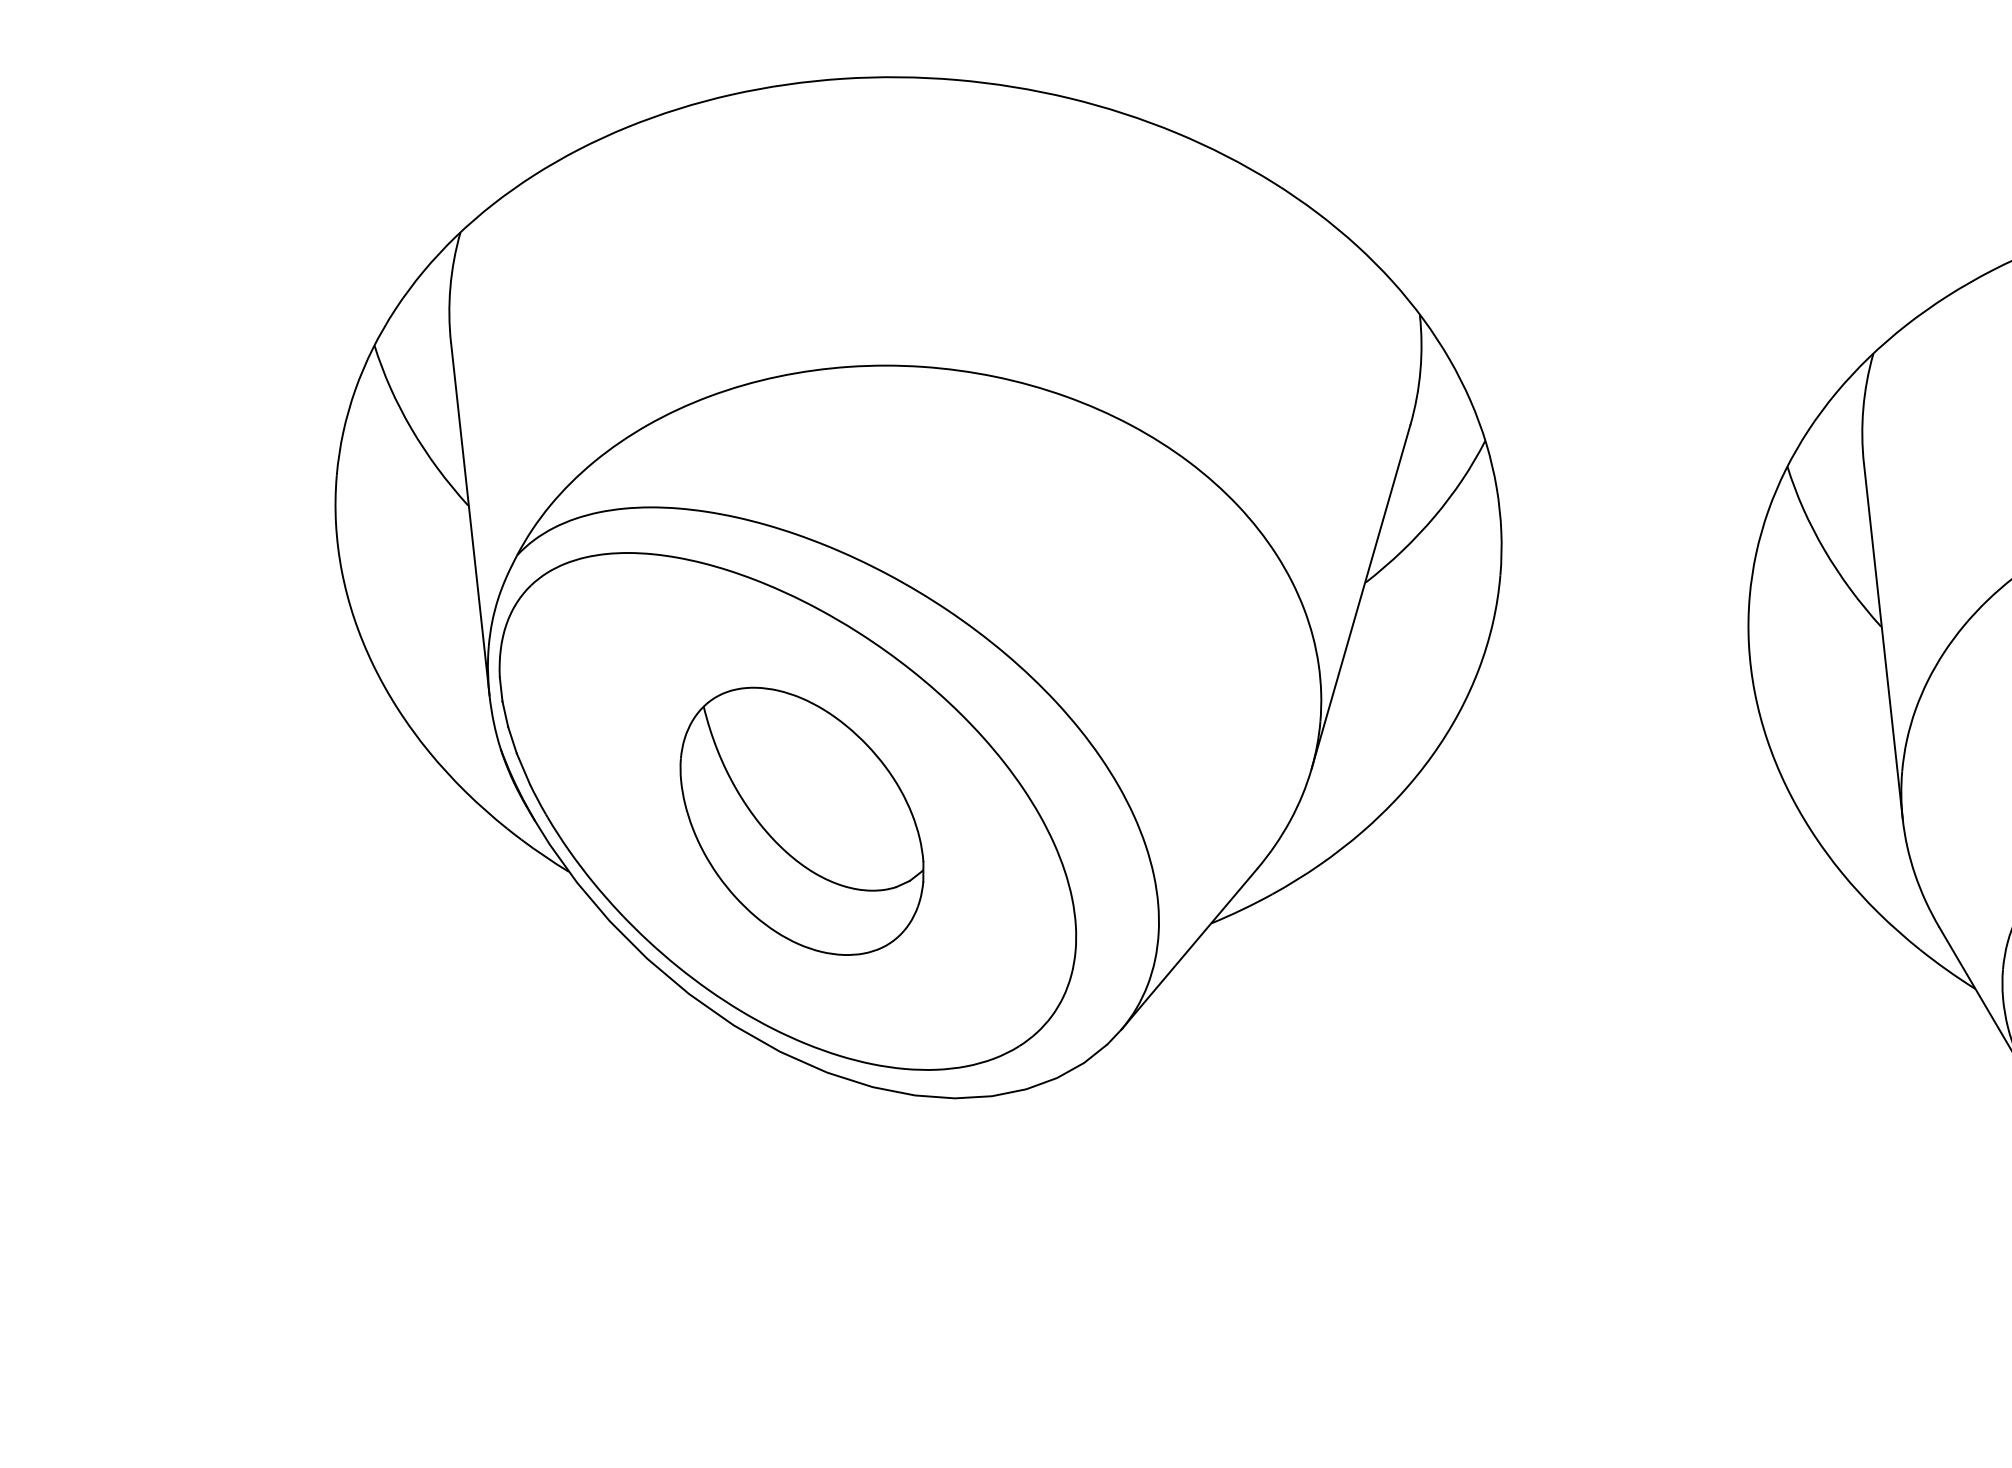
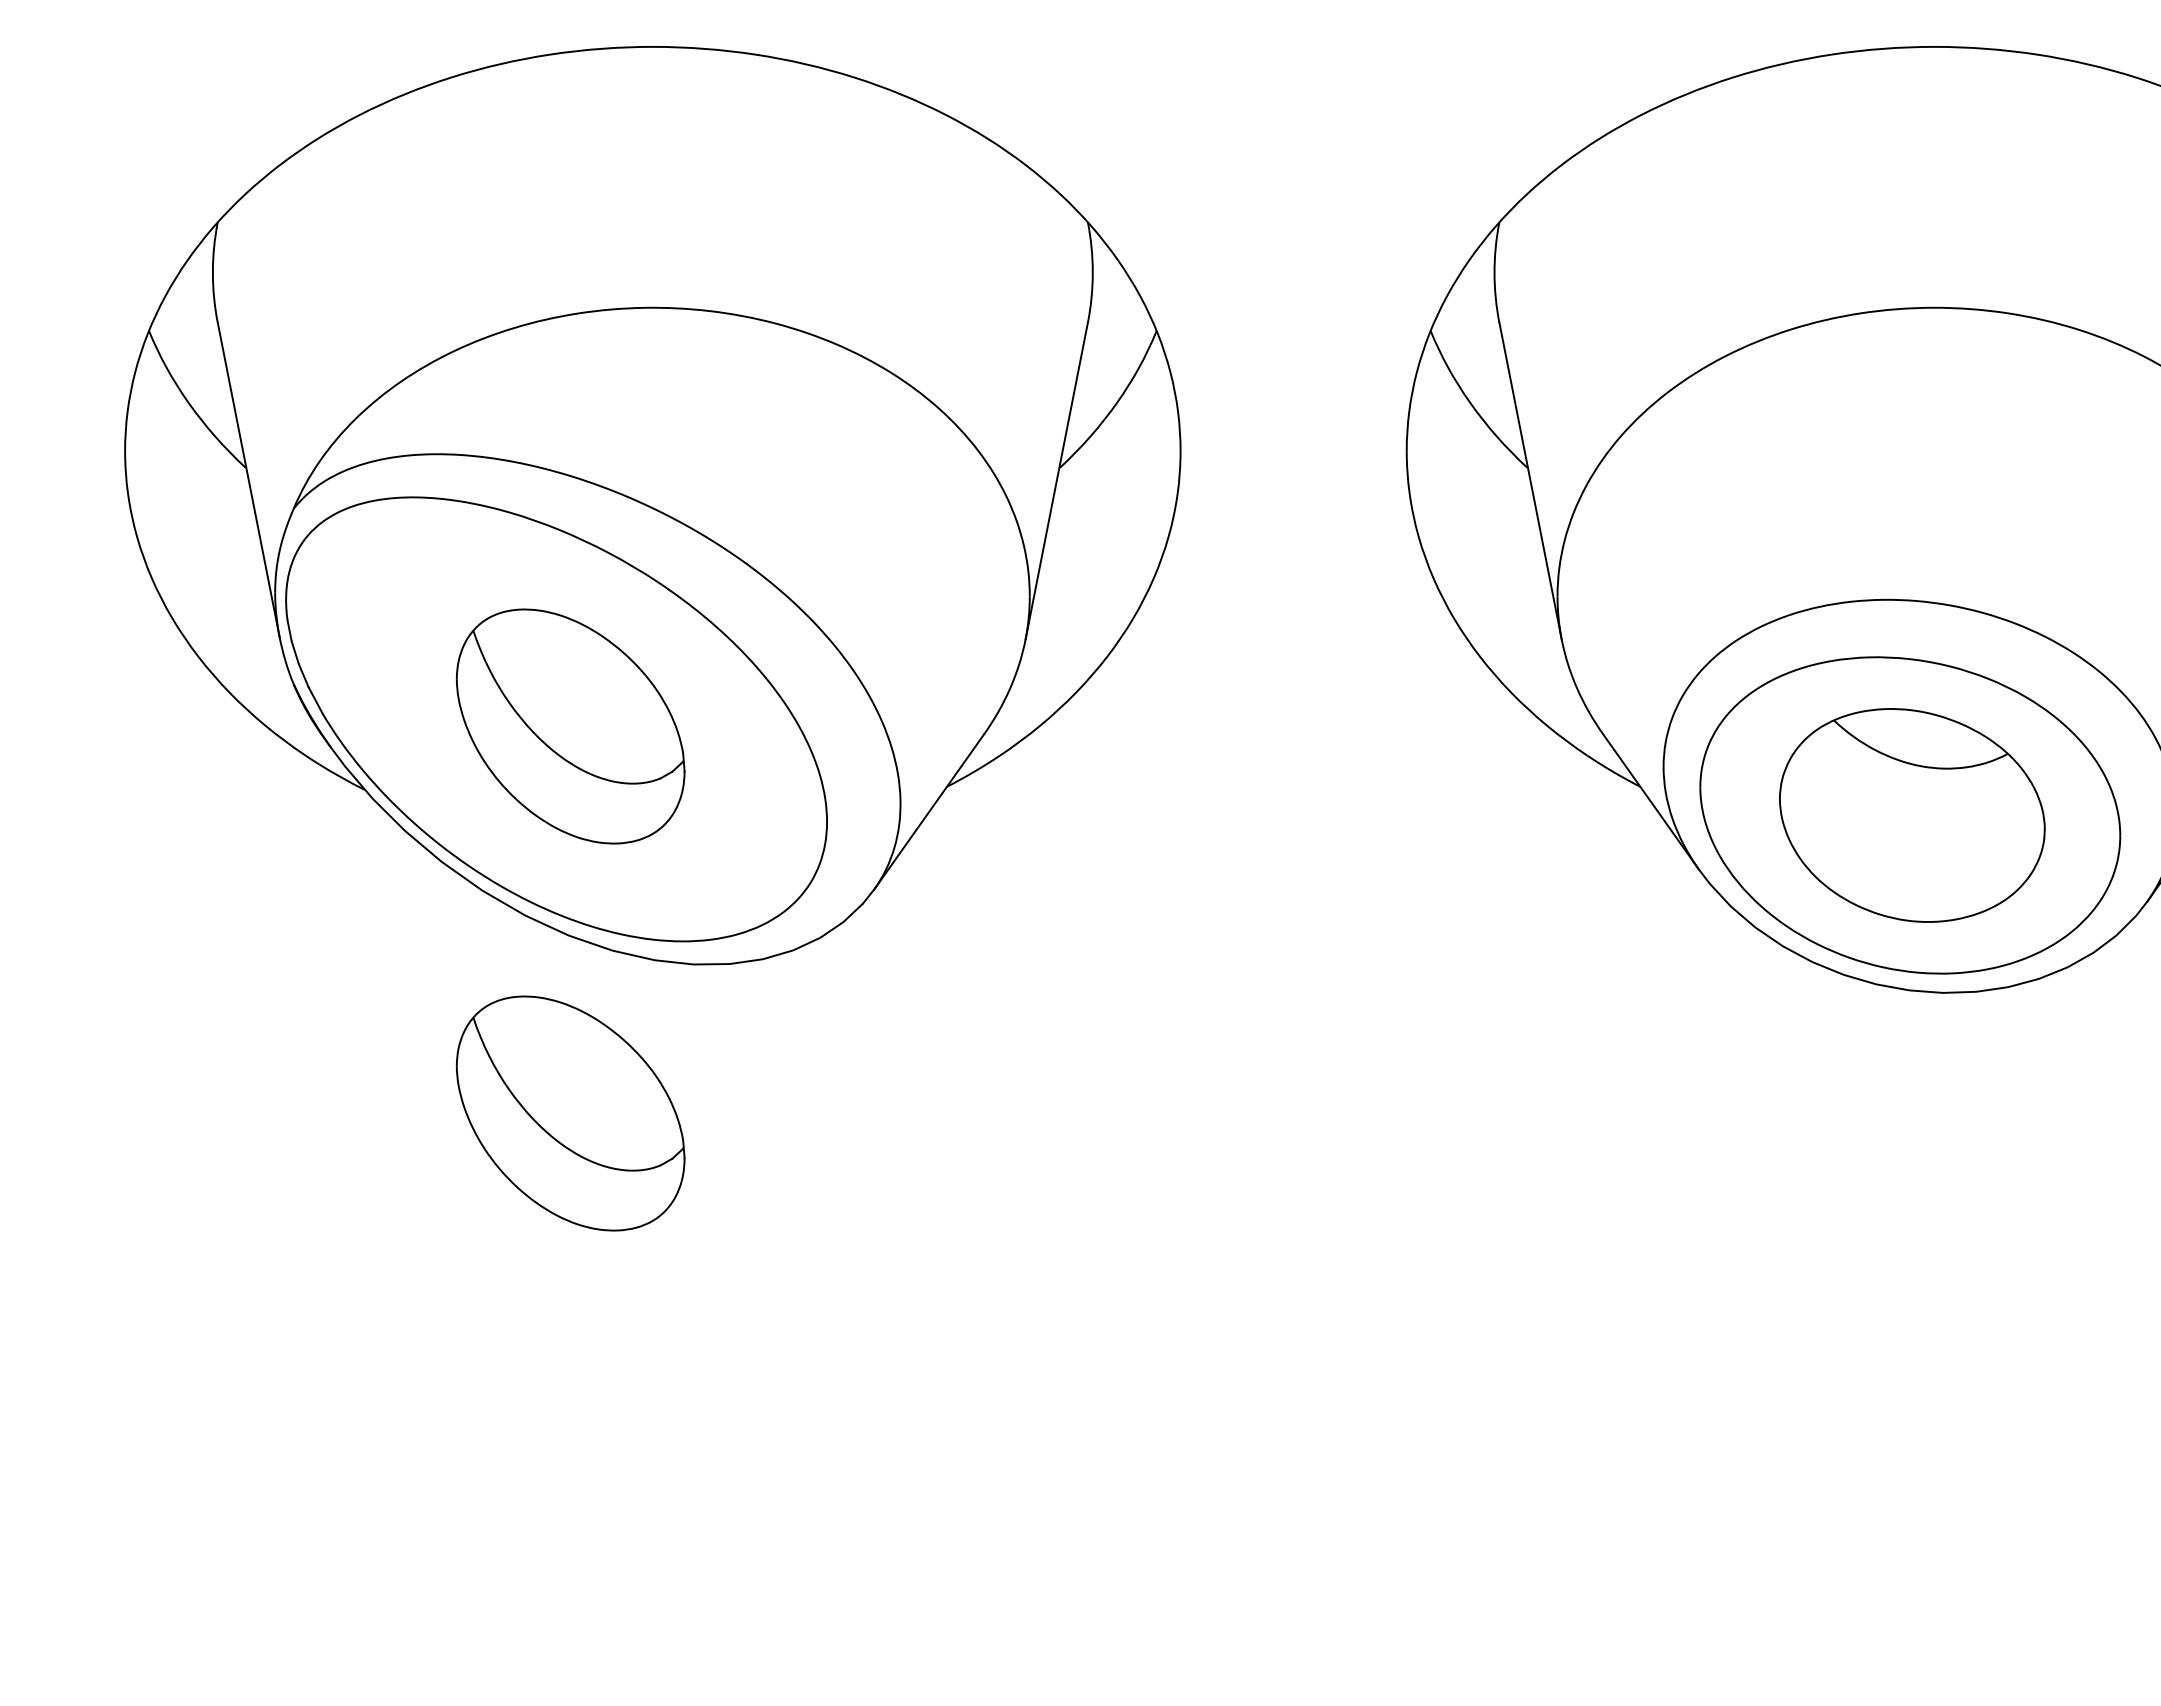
part: (765, 1248) -> (570, 1113), added

